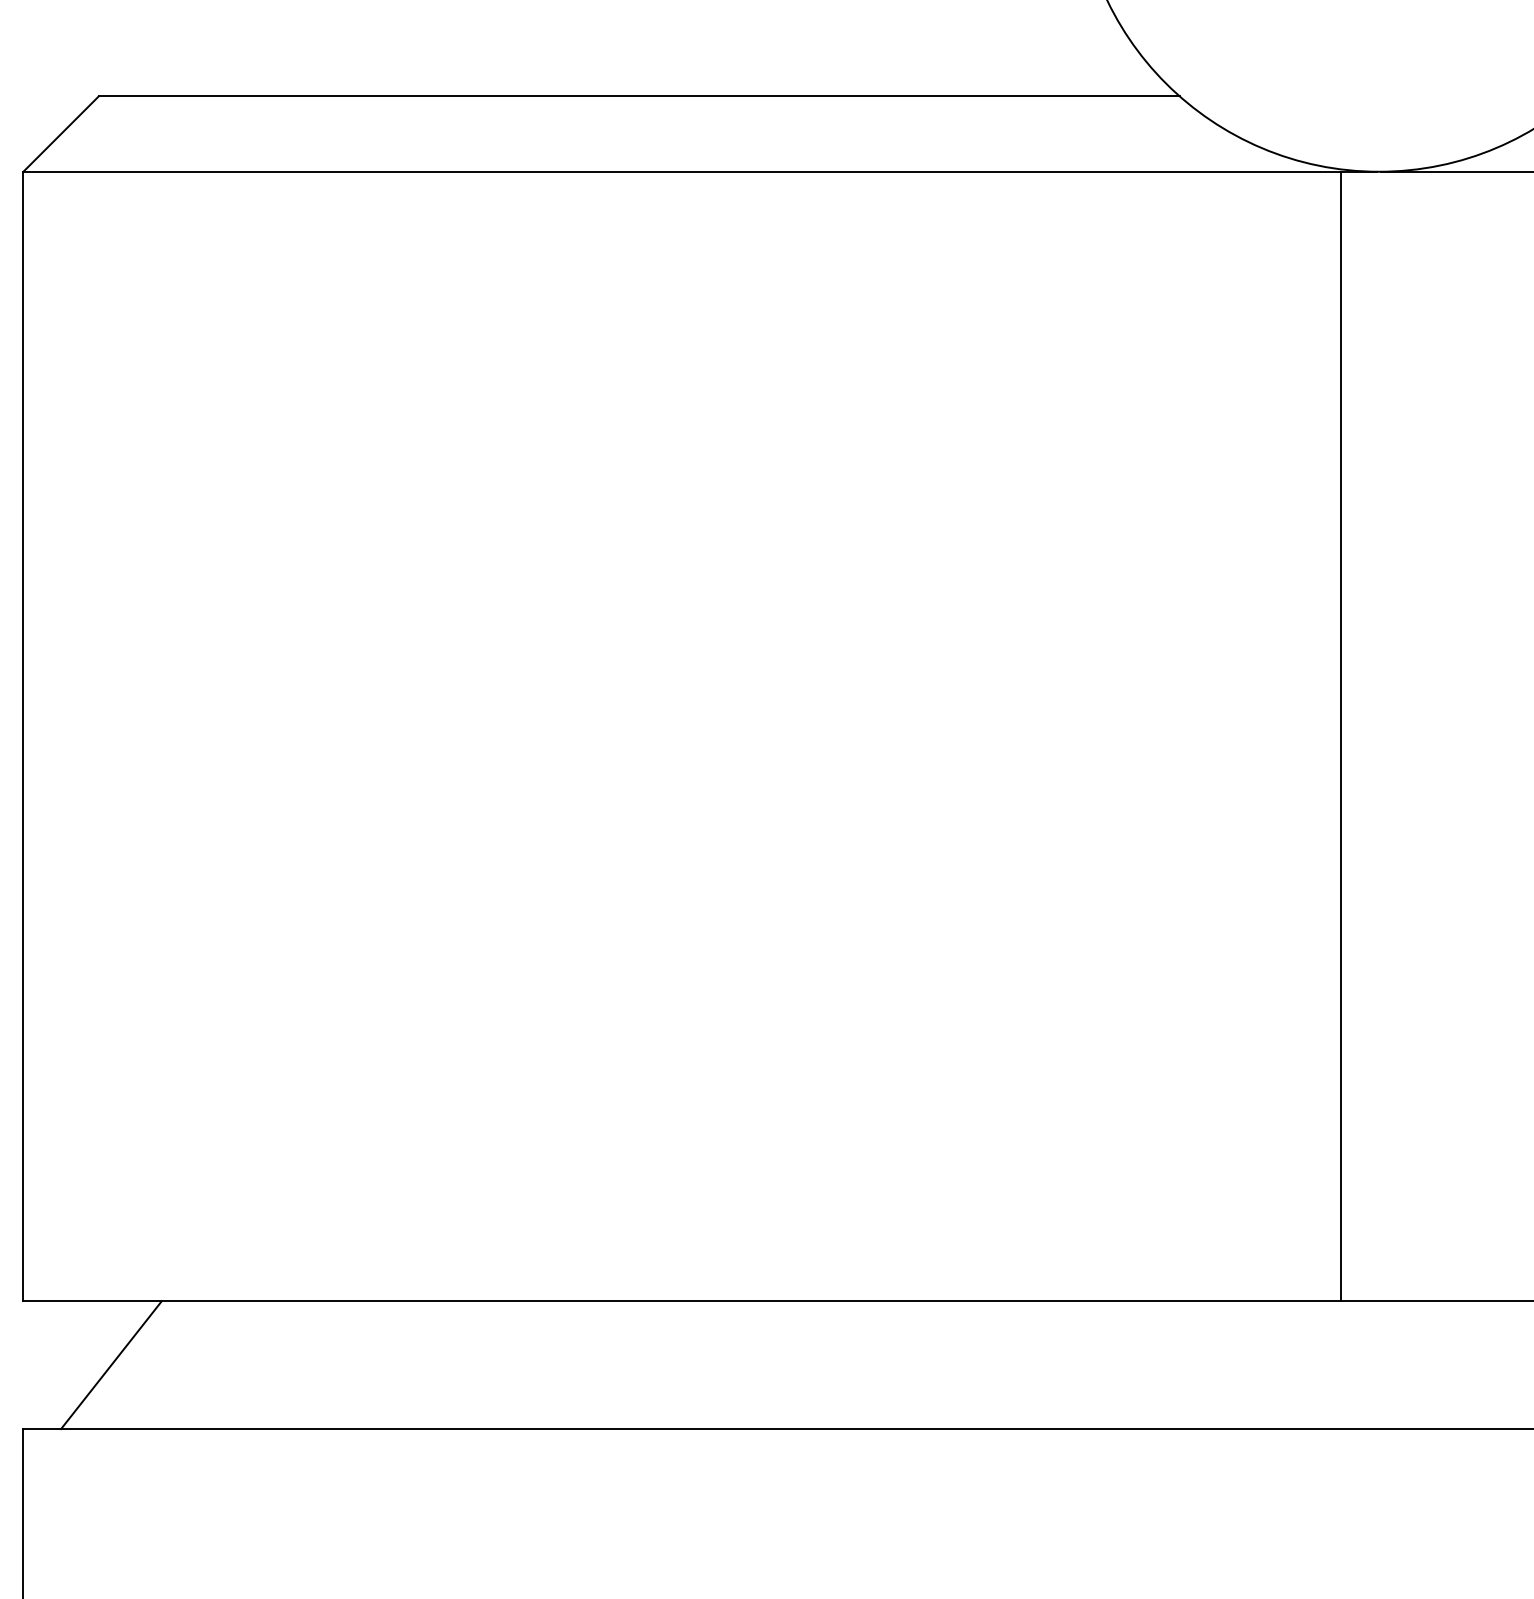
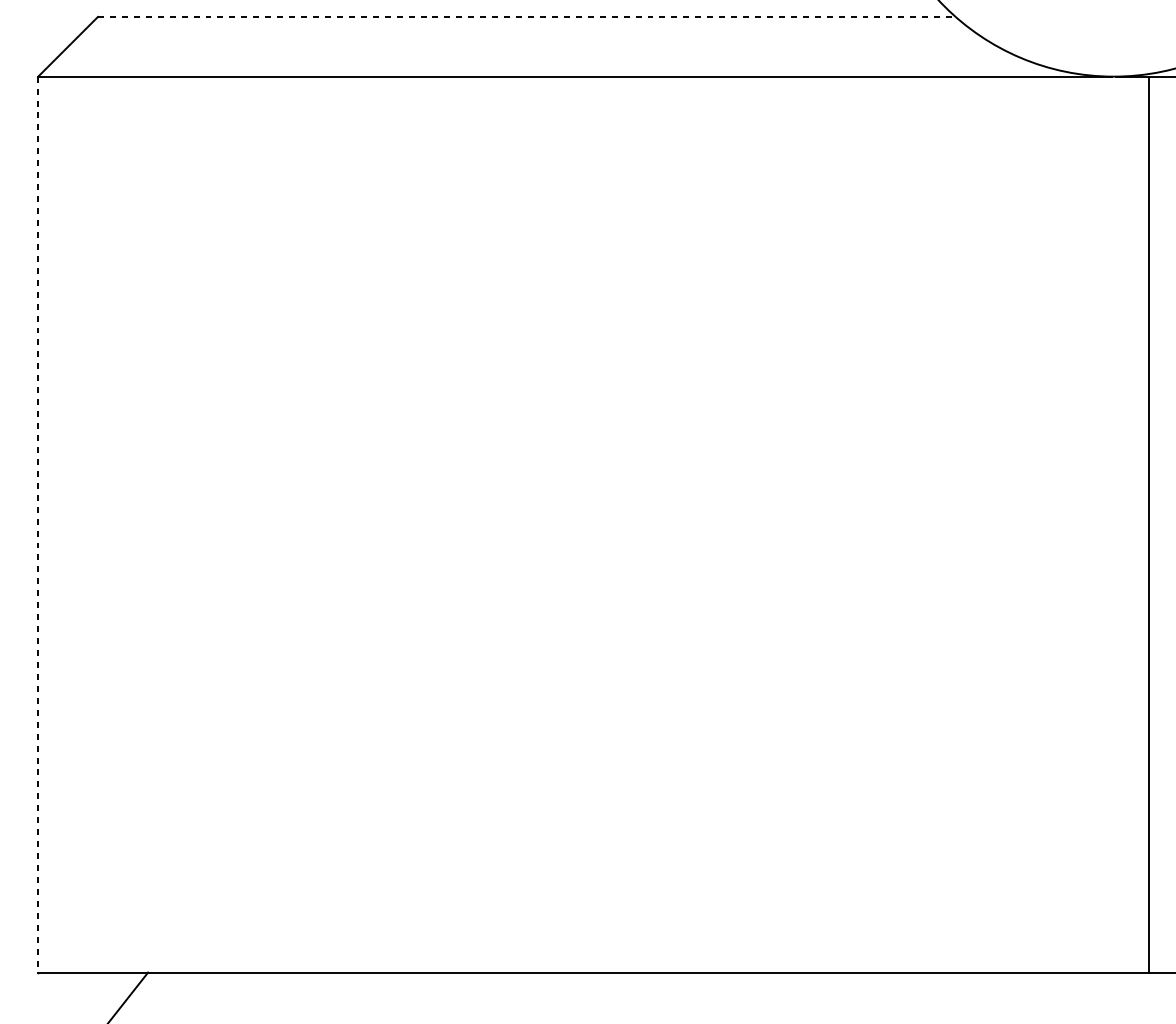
line: (639, 96) -> (527, 16), solid -> dashed
line: (23, 736) -> (38, 524), solid -> dashed
line: (1341, 736) -> (1149, 524), moved

